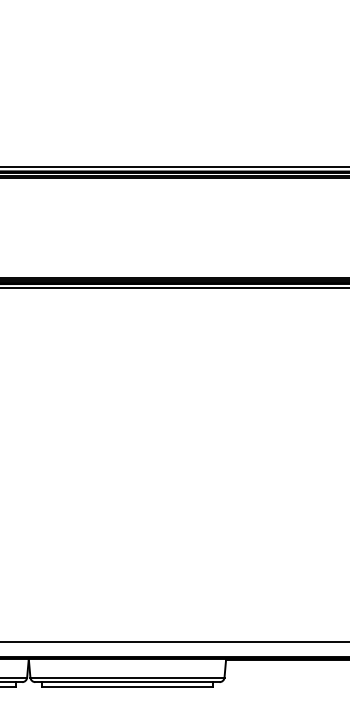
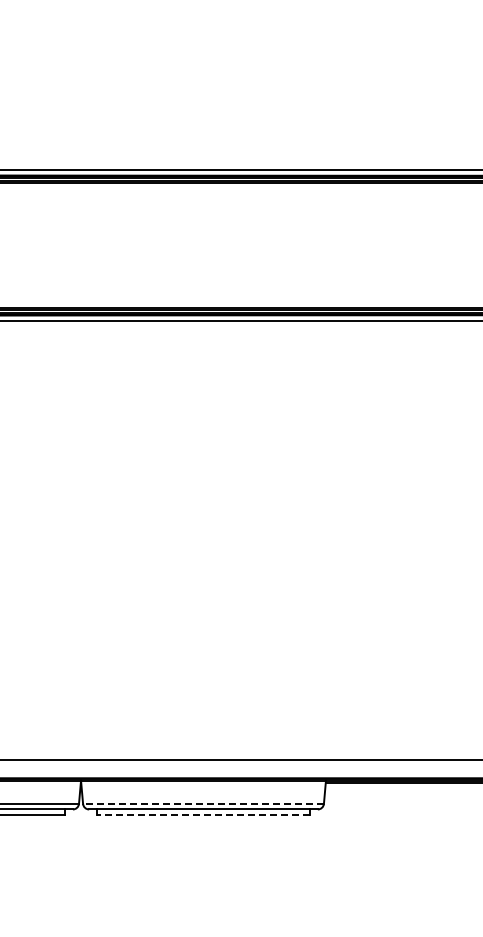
line: (127, 677) -> (203, 803), solid -> dashed
line: (127, 686) -> (203, 814), solid -> dashed

